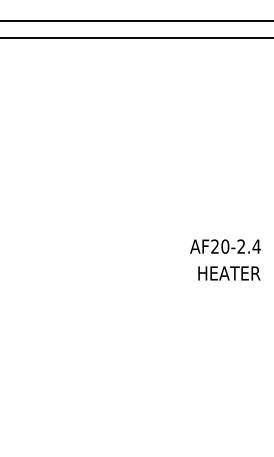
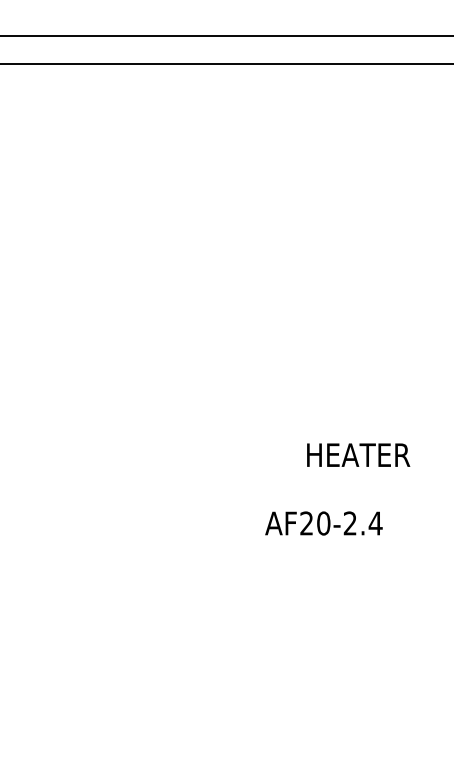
text: (225, 246) -> (323, 523), moved
text: (229, 273) -> (358, 455), moved

